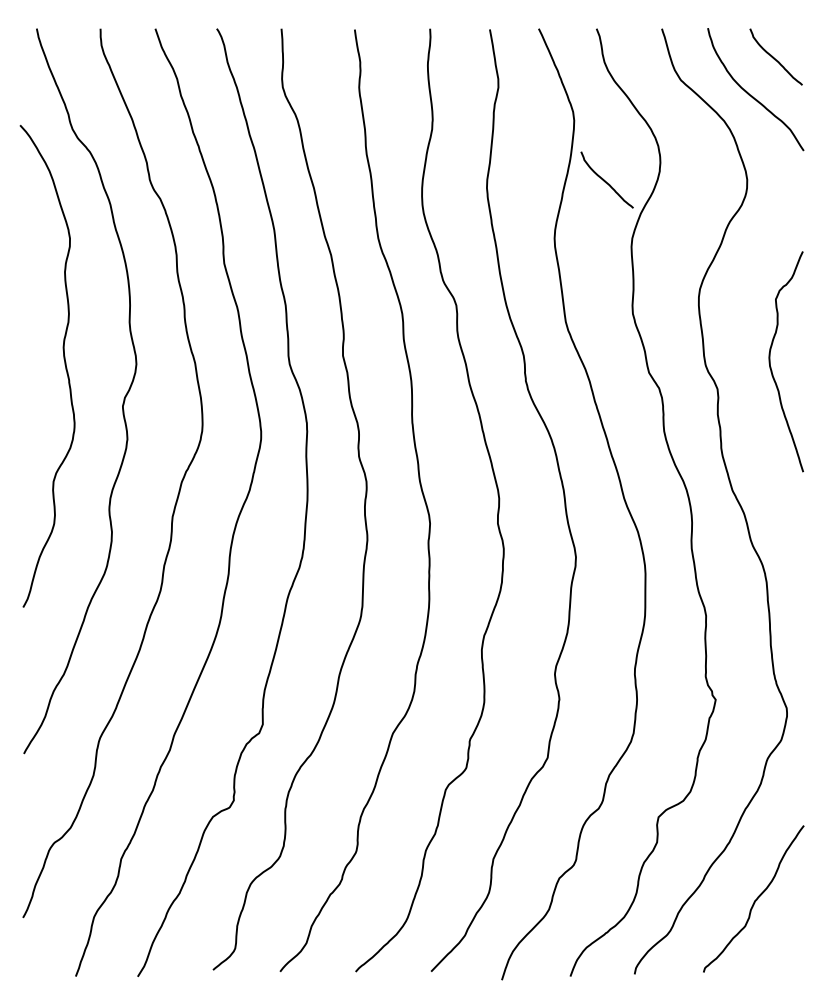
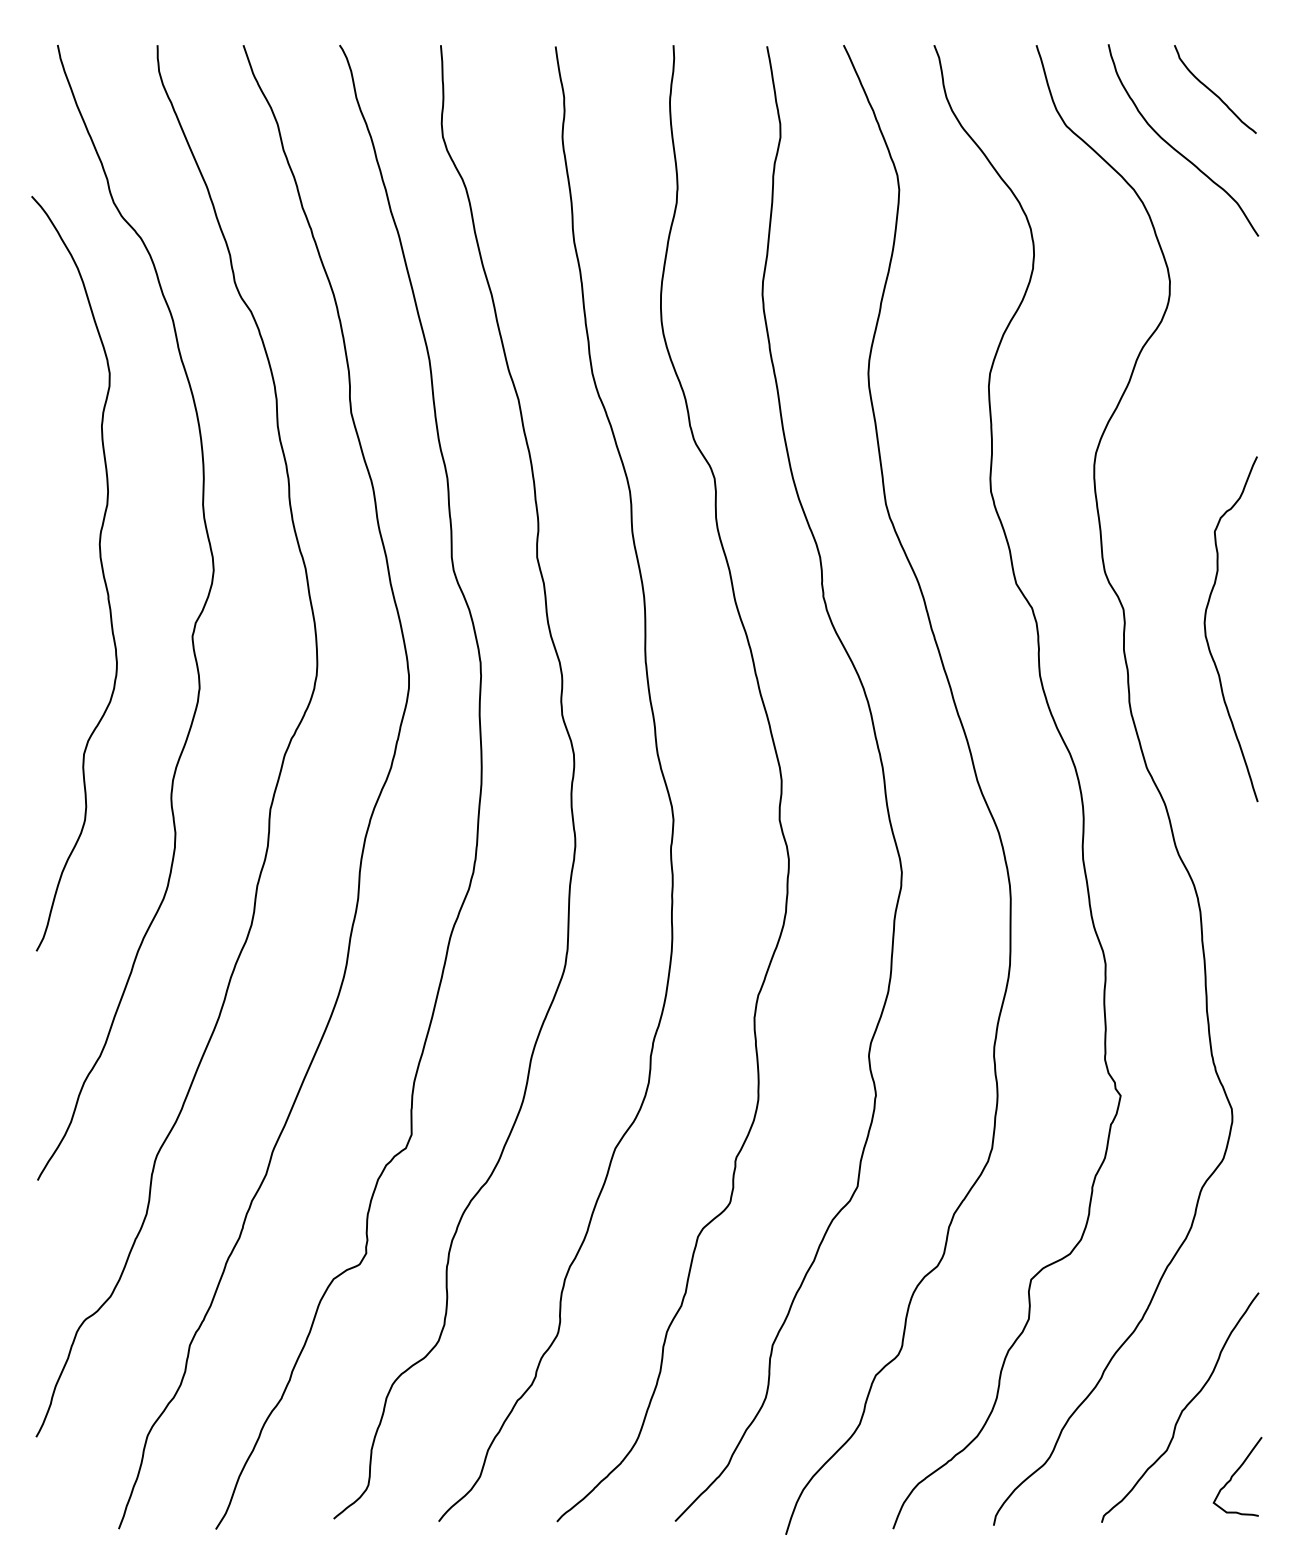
curve: (605, 180) -> (948, 282), removed
curve: (771, 366) -> (1207, 636), moved
curve: (789, 941) -> (1236, 1474), added

